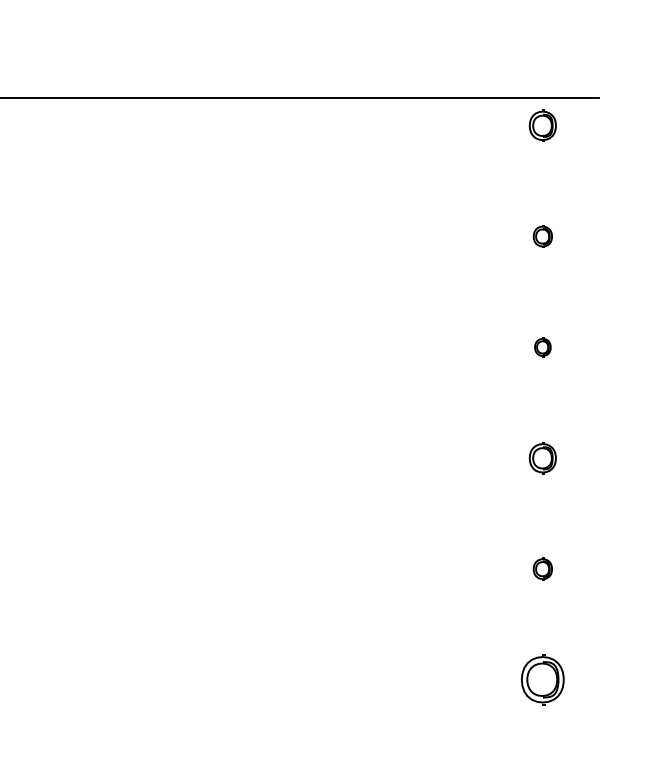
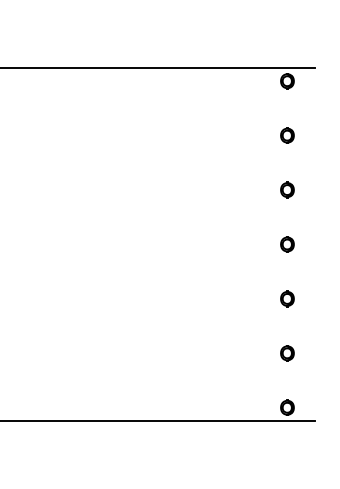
part: (542, 236) -> (287, 135), size x1.43
part: (542, 346) -> (287, 189), size x1.67
part: (542, 568) -> (287, 298), size x1.43
part: (542, 680) -> (287, 353), size x0.62

